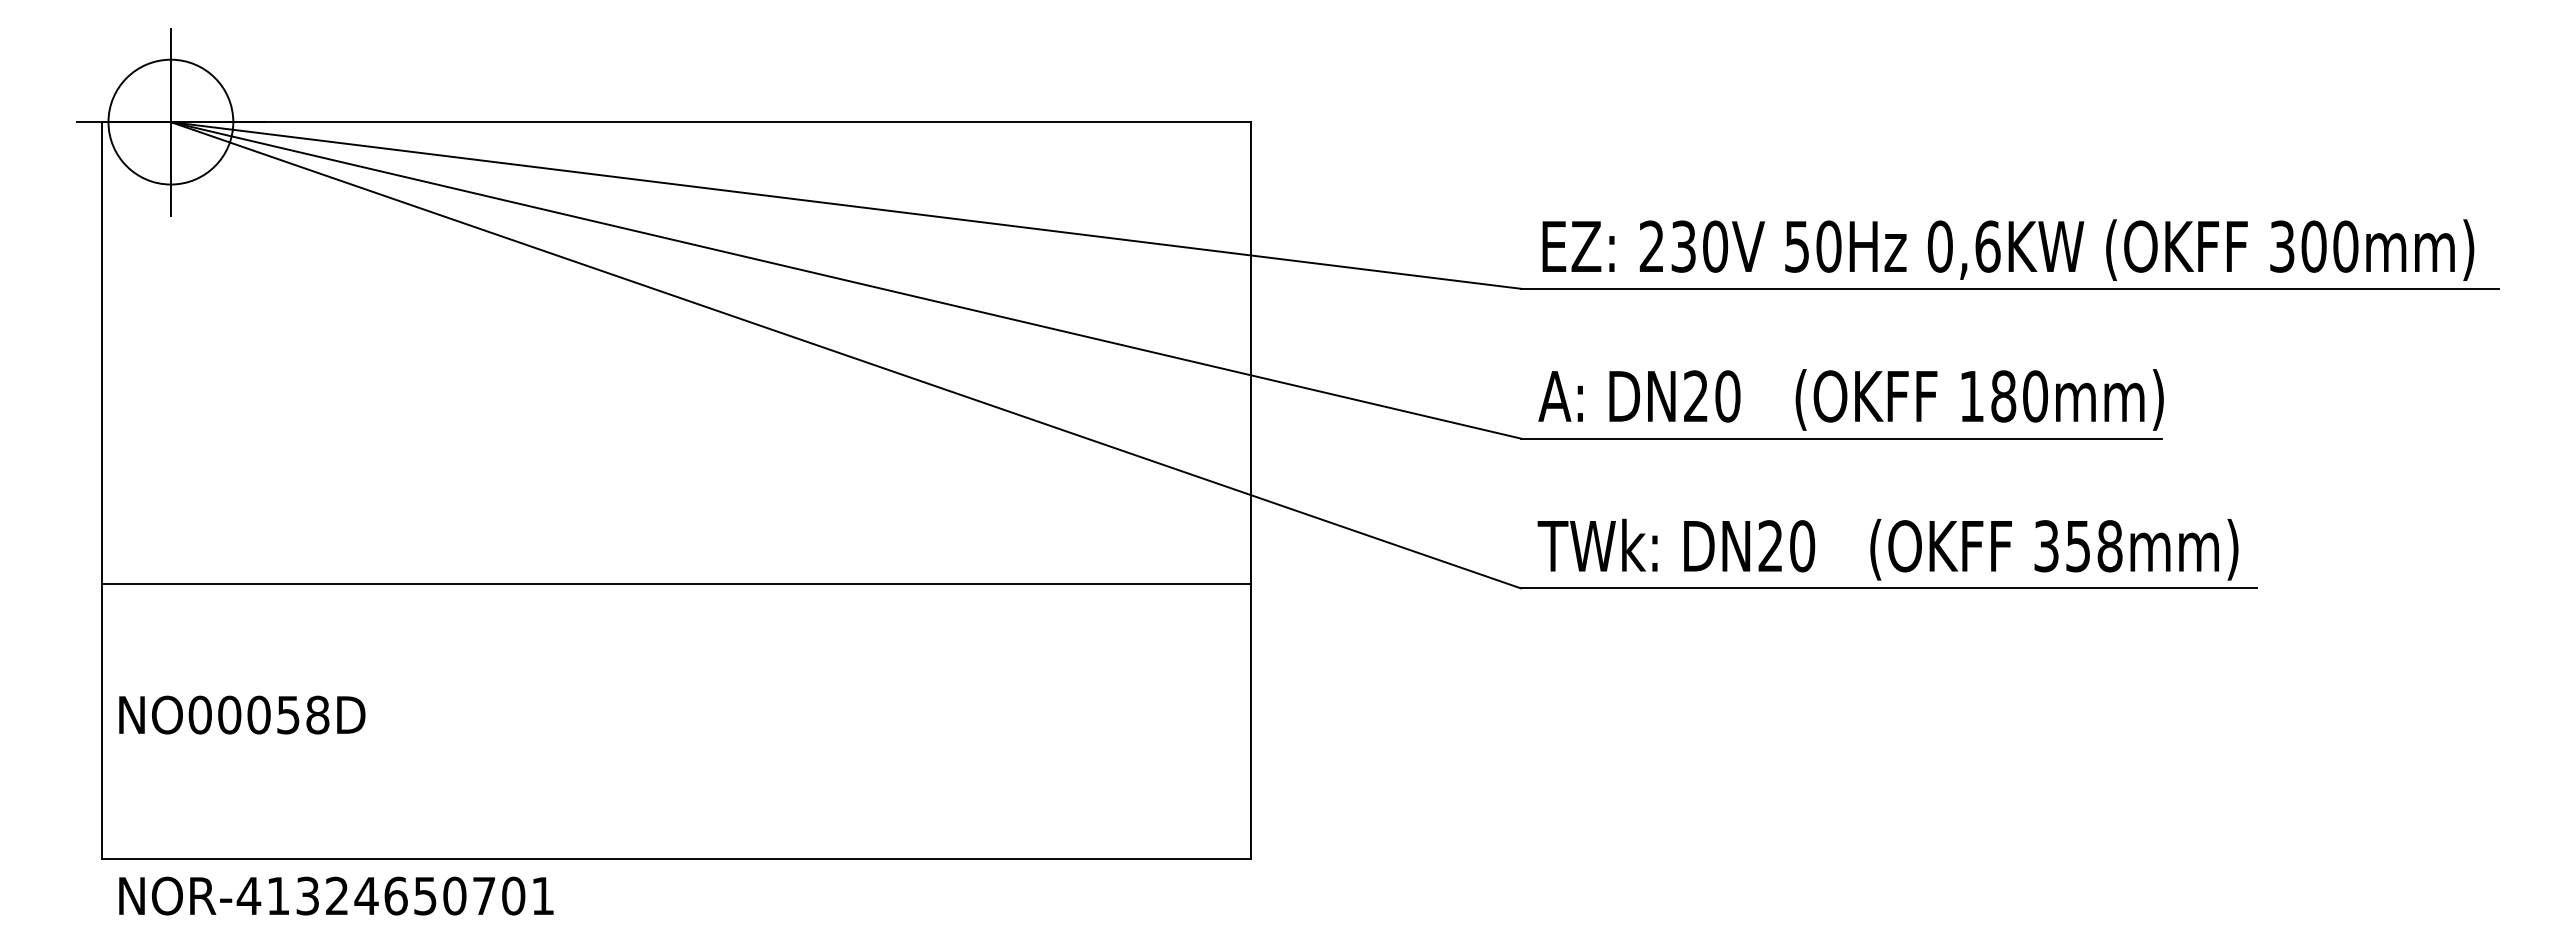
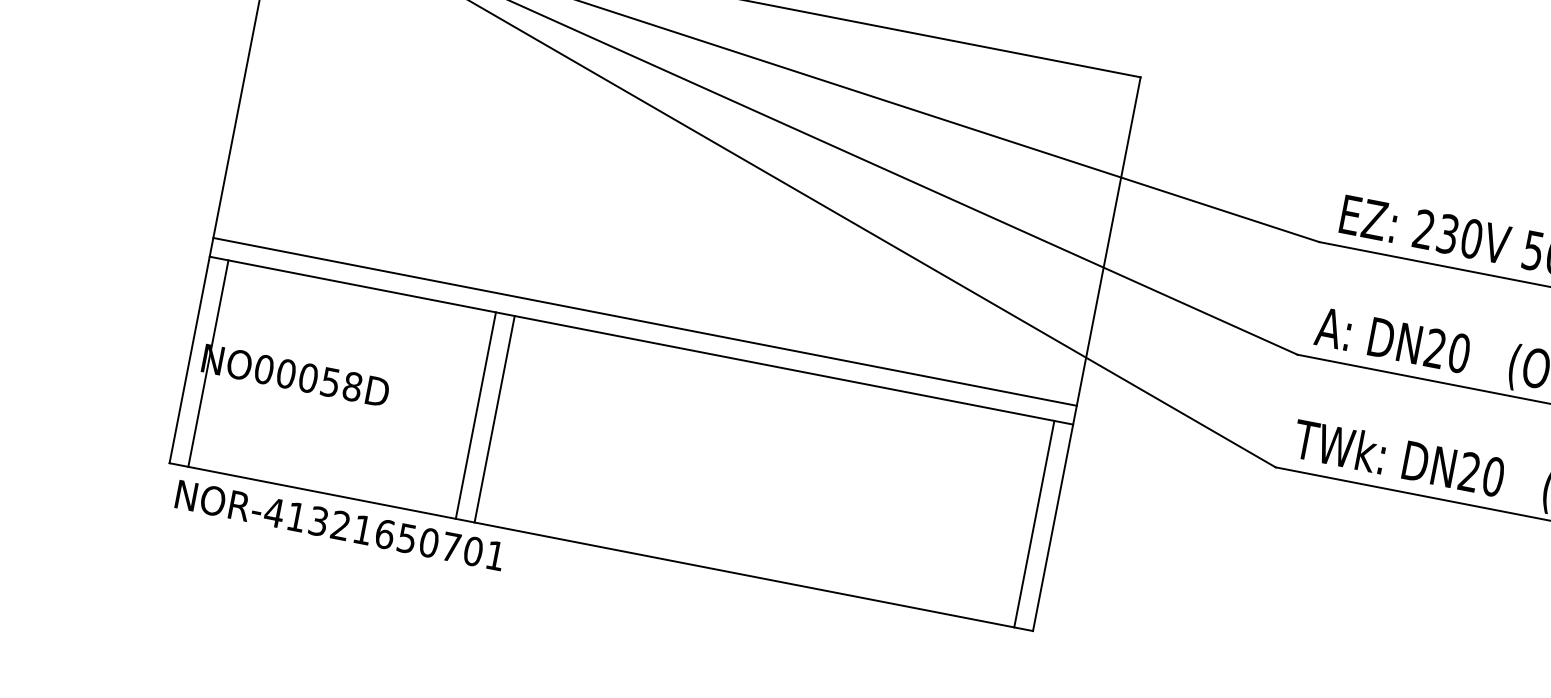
line: (676, 559) -> (645, 322), added
line: (127, 721) -> (208, 363), added
line: (482, 721) -> (475, 415), added
line: (507, 721) -> (494, 419), added
line: (1225, 721) -> (1034, 524), added
text: (366, 895) -> (362, 529), NOR-41324650701 -> NOR-41321650701

